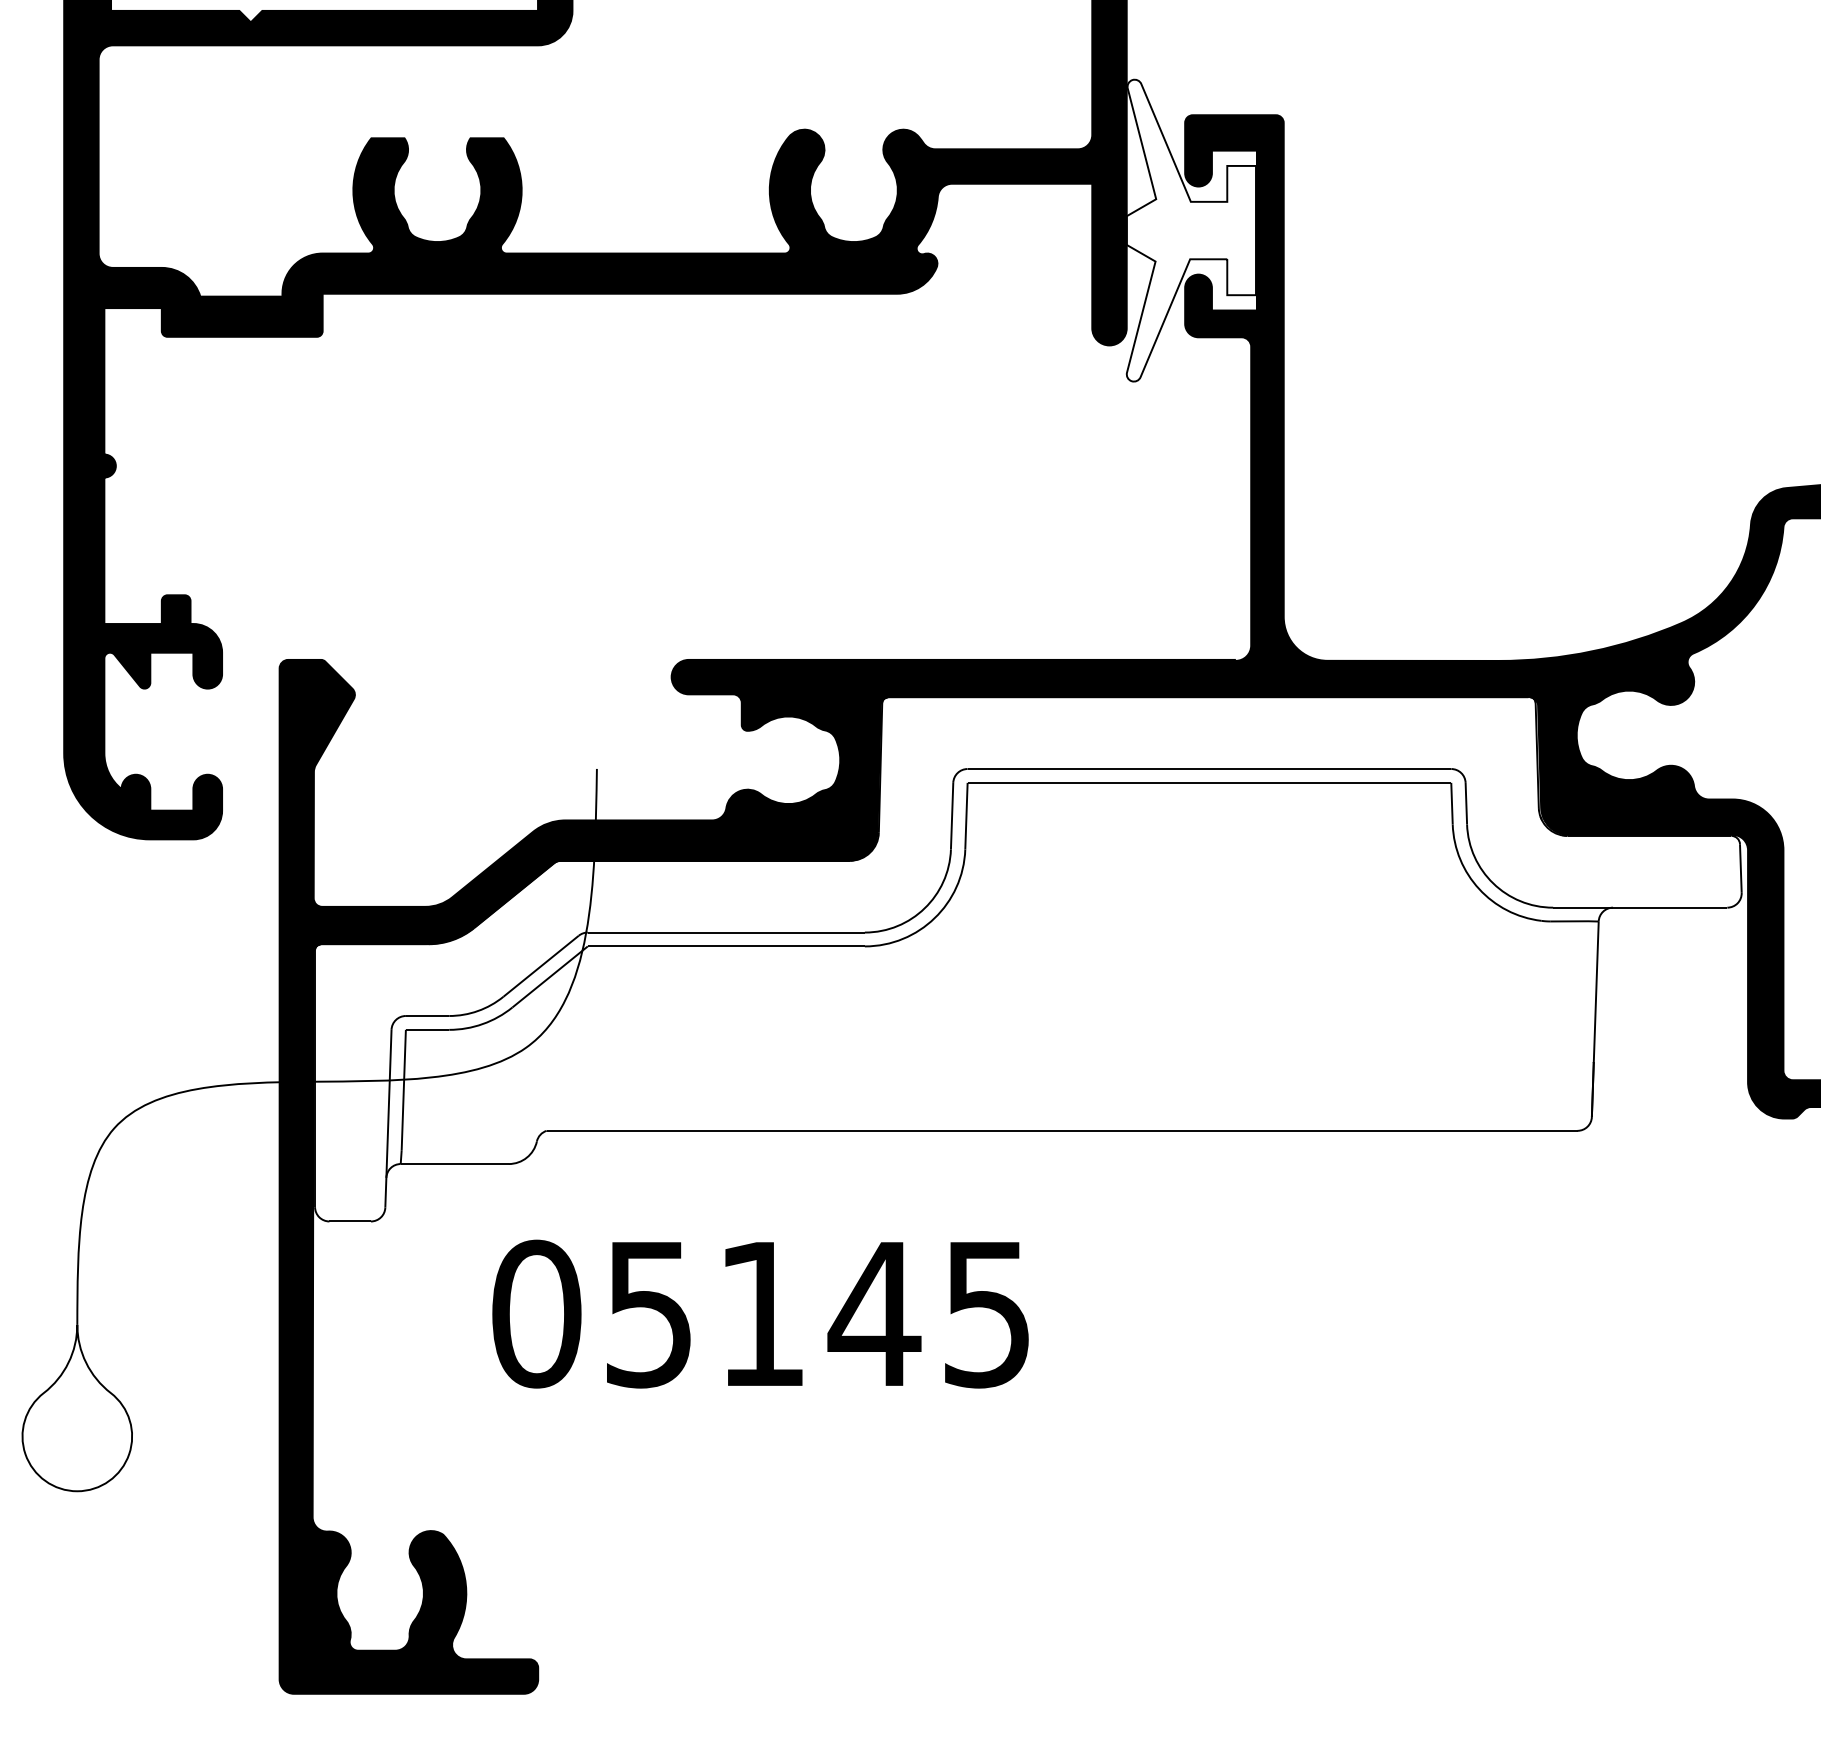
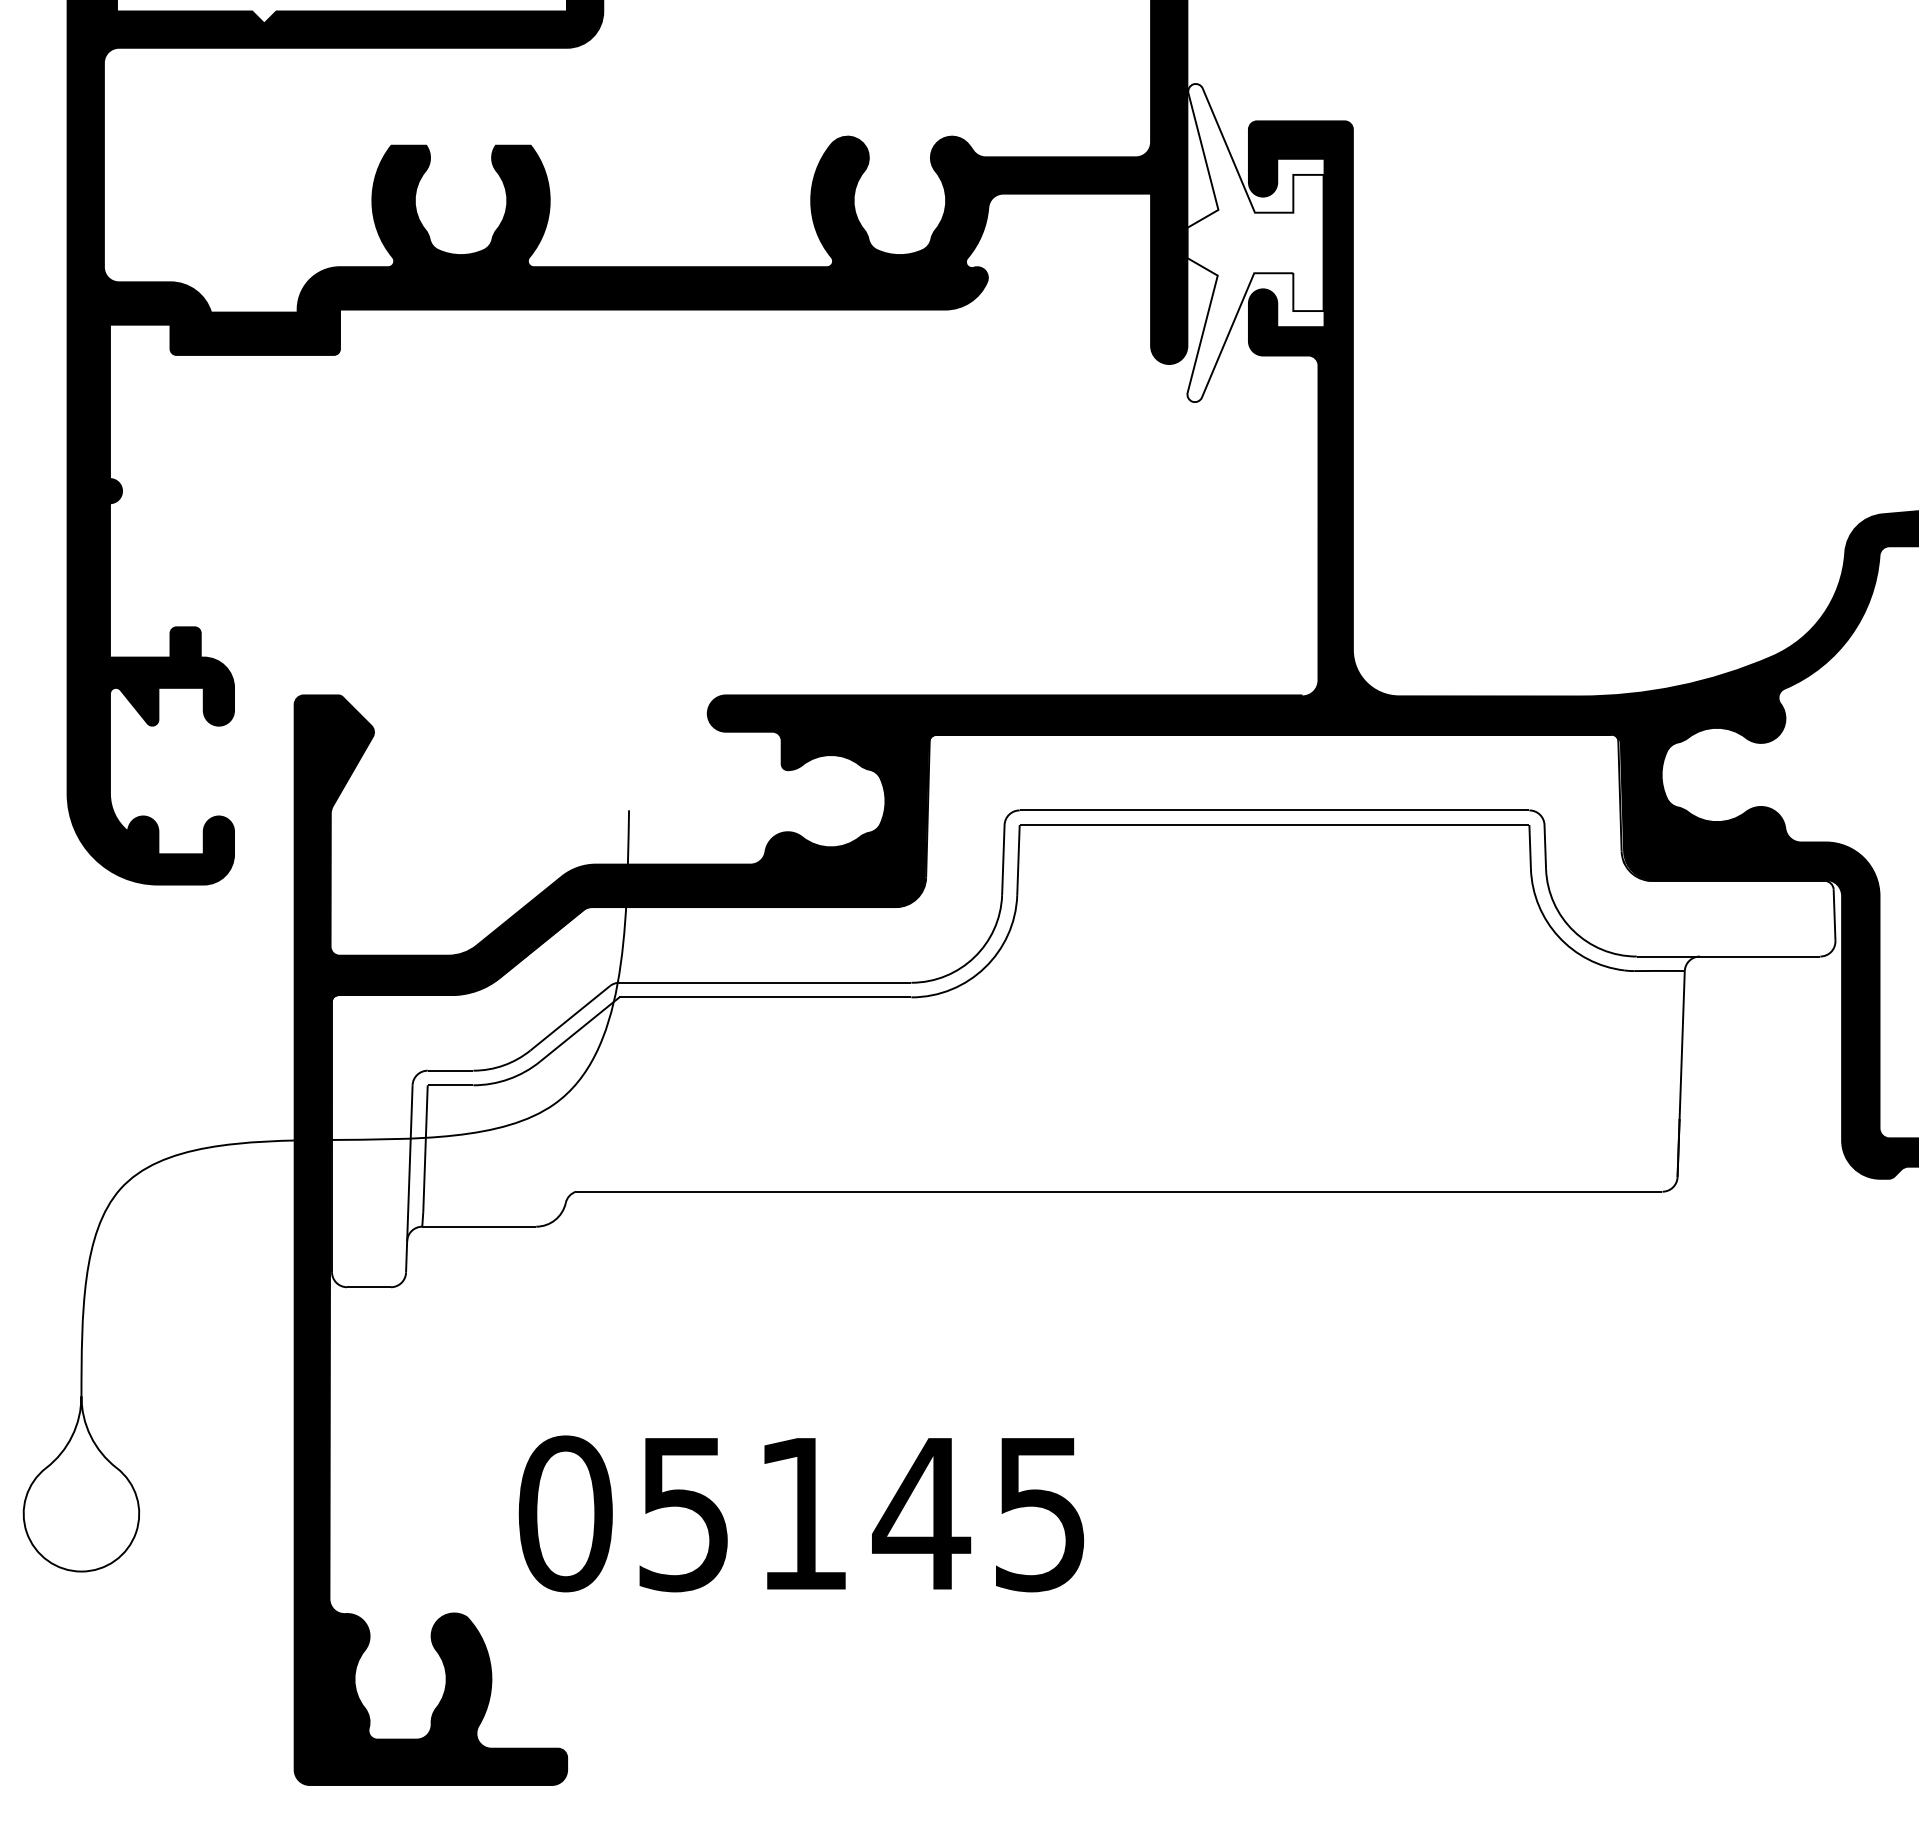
text: (760, 1313) -> (801, 1513), moved

